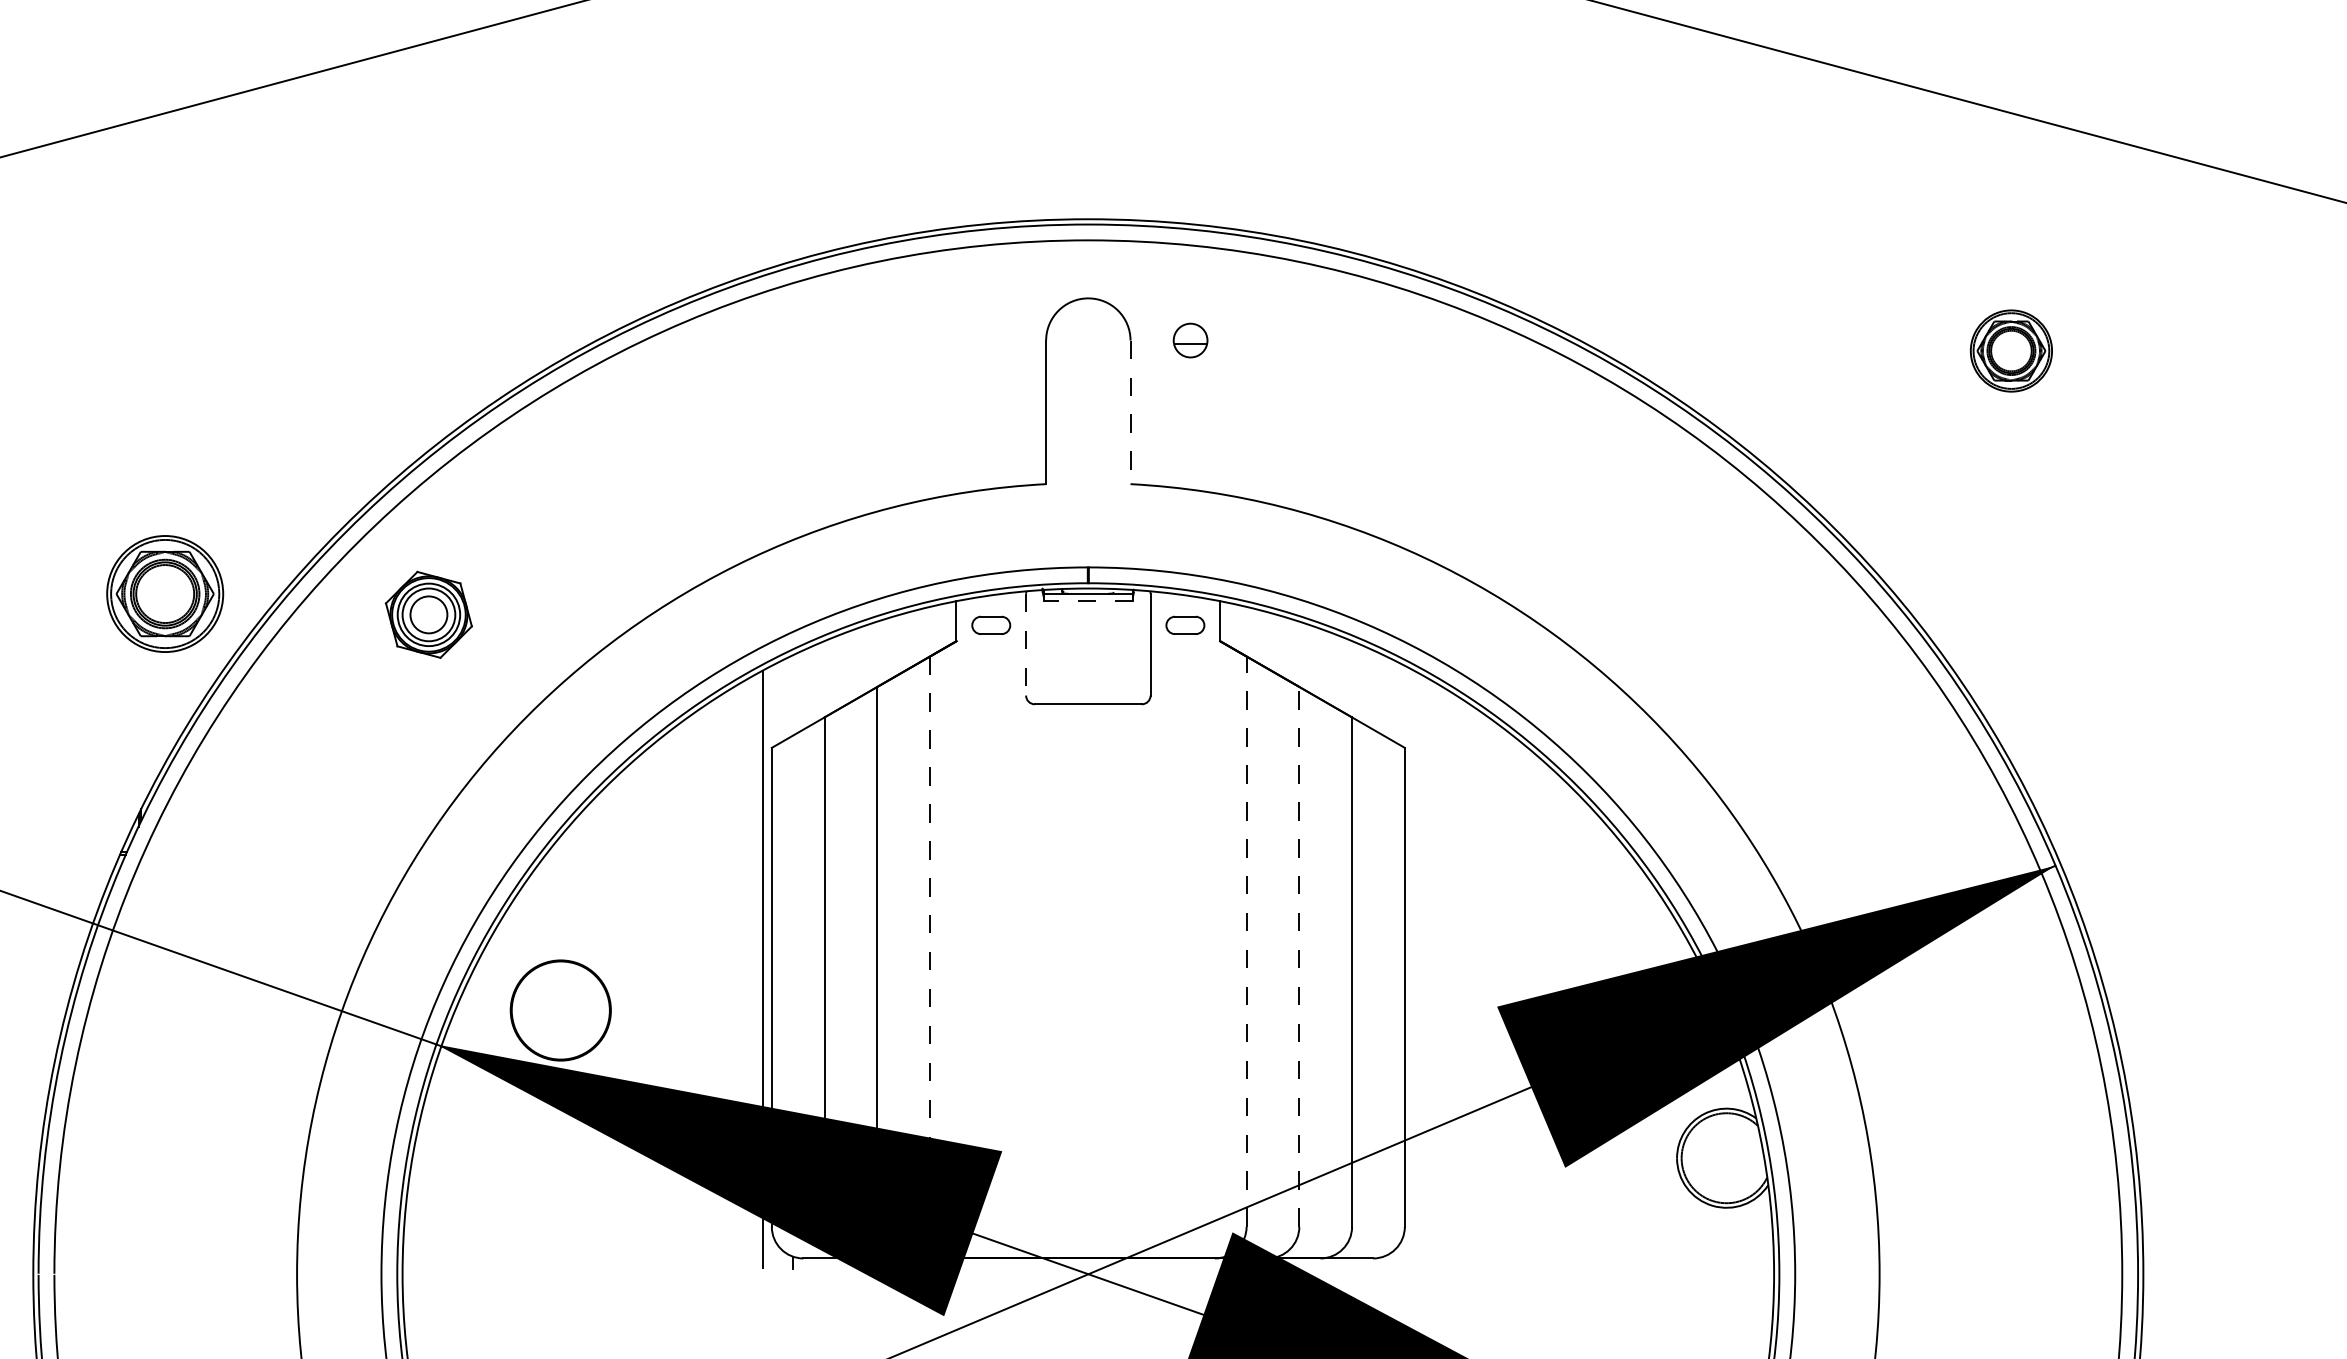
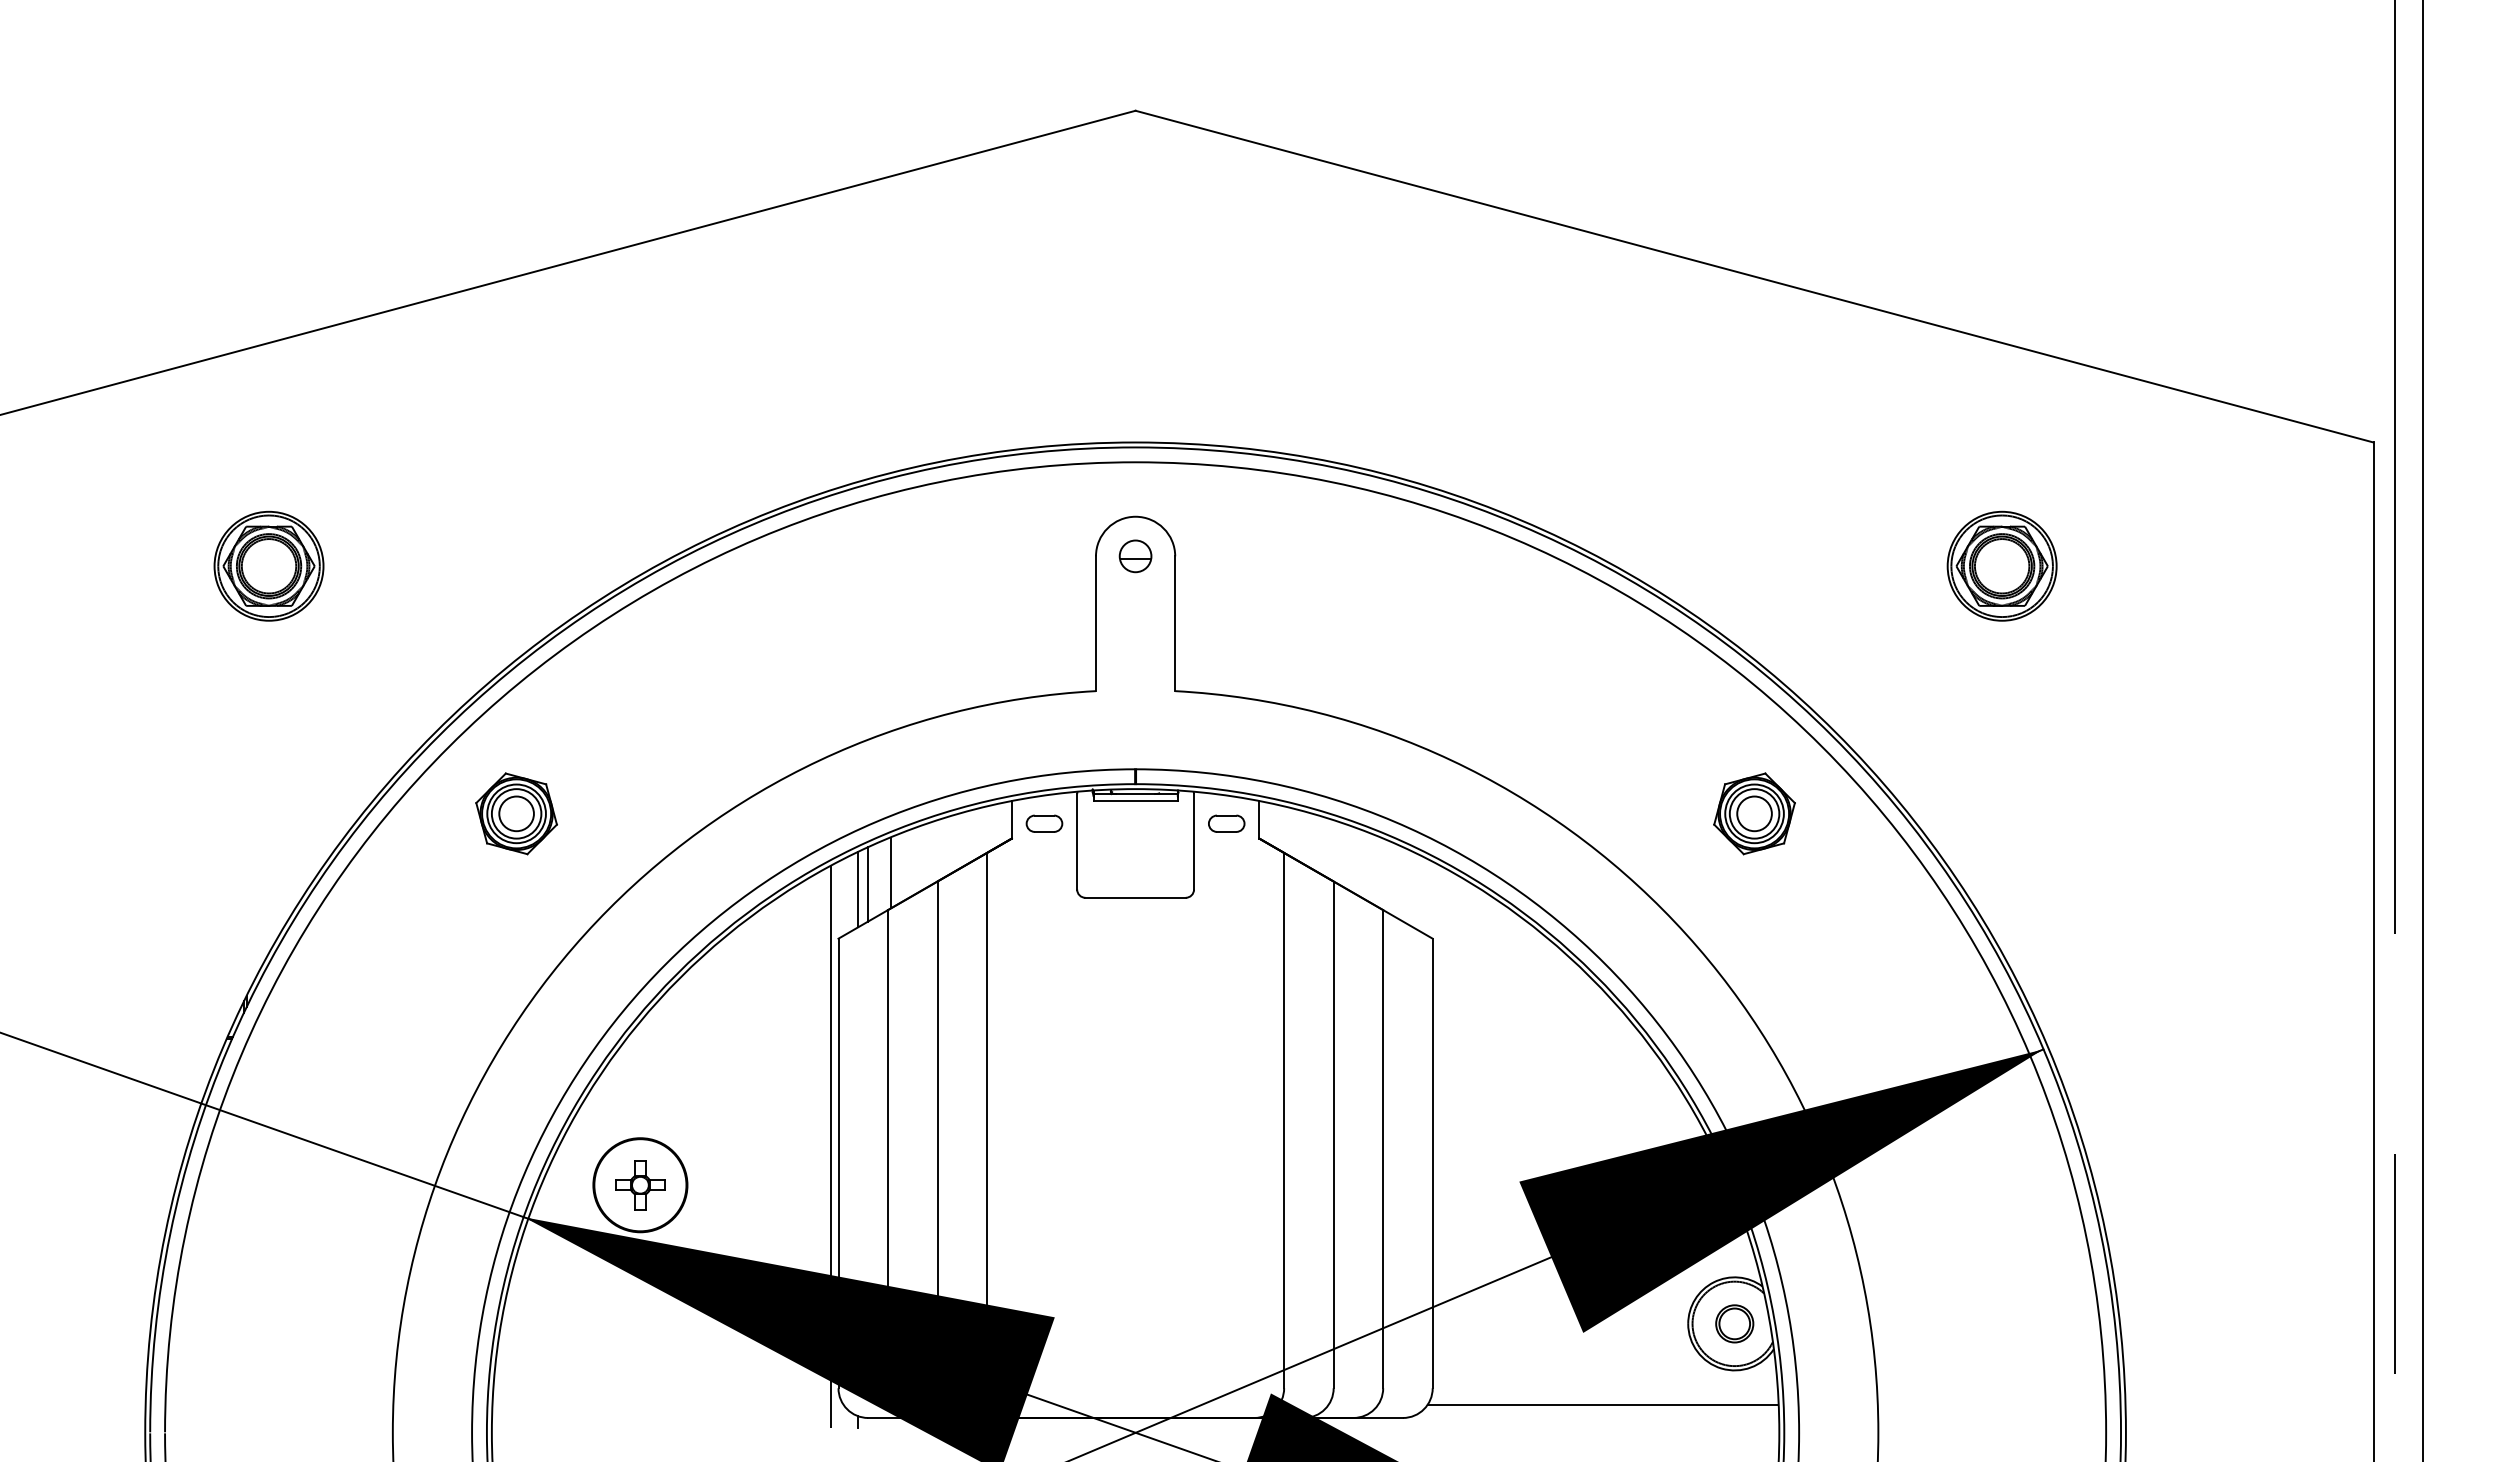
part: (1190, 340) -> (1135, 556), moved
part: (2010, 350) -> (2001, 565), size x1.43
line: (1130, 413) -> (1175, 624), dashed -> solid
part: (164, 593) -> (268, 565), moved
line: (1088, 601) -> (1135, 801), dashed -> solid
part: (1747, 614) -> (1754, 813), added
line: (1026, 644) -> (1077, 841), dashed -> solid
line: (827, 677) -> (890, 872), added
line: (803, 690) -> (868, 884), added
line: (793, 695) -> (858, 889), added
line: (930, 941) -> (987, 1120), dashed -> solid
line: (1246, 941) -> (1284, 1120), dashed -> solid
line: (1299, 956) -> (1333, 1134), dashed -> solid
part: (560, 1010) -> (640, 1185), added
part: (1726, 1157) -> (1734, 1323), added
line: (1585, 1245) -> (1602, 1405), added

